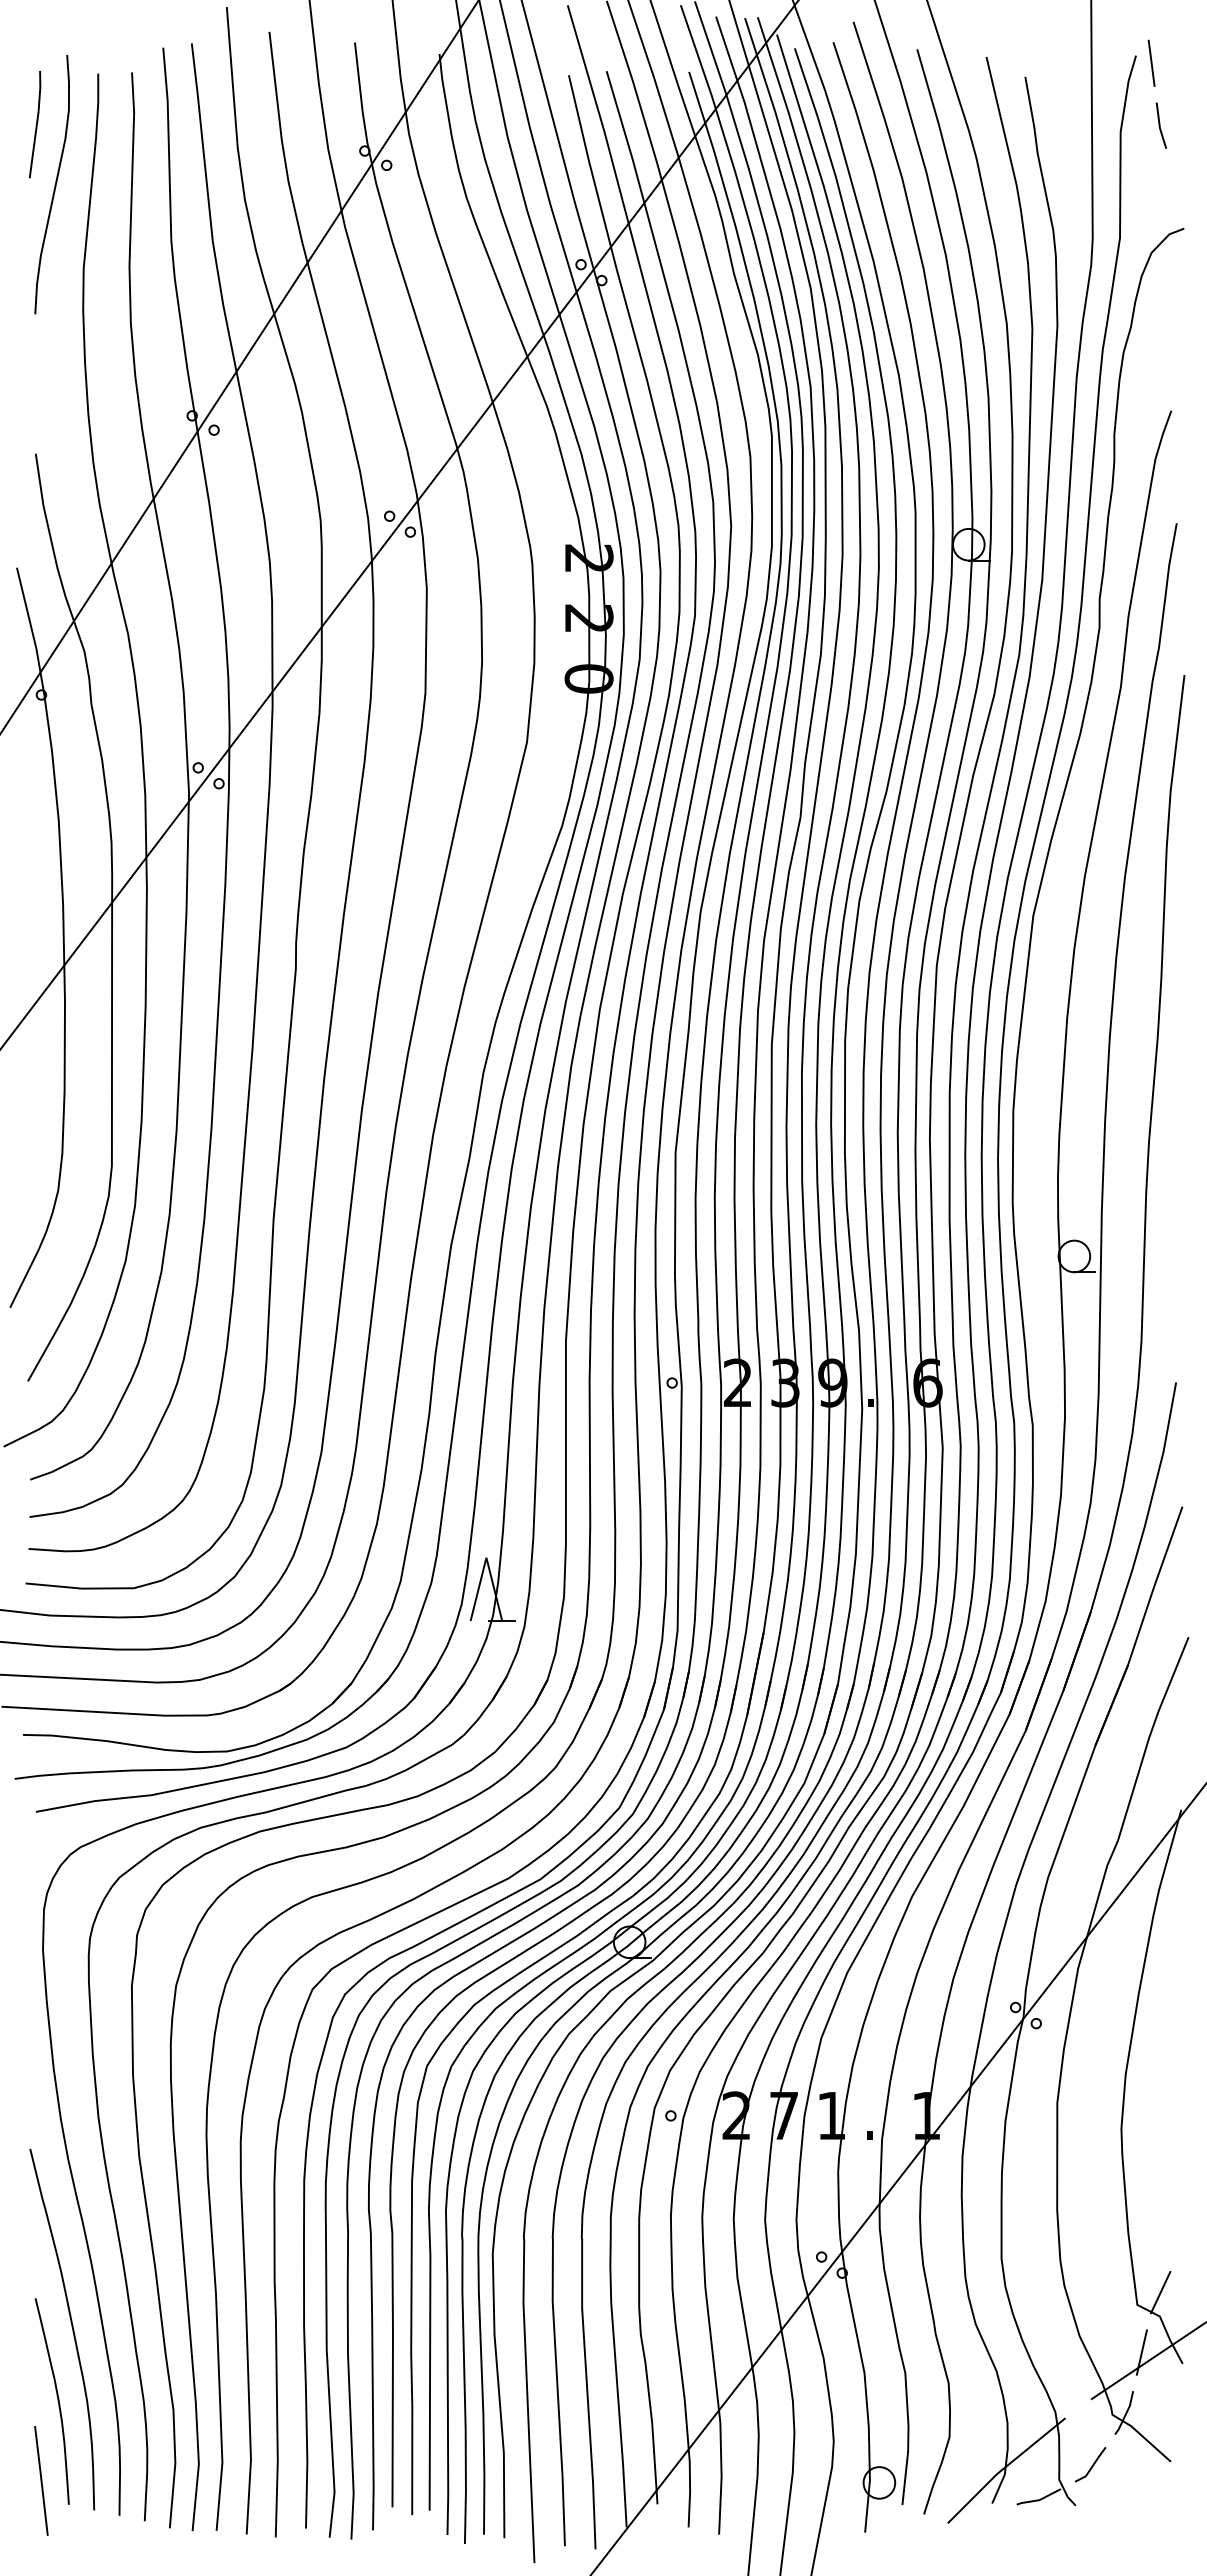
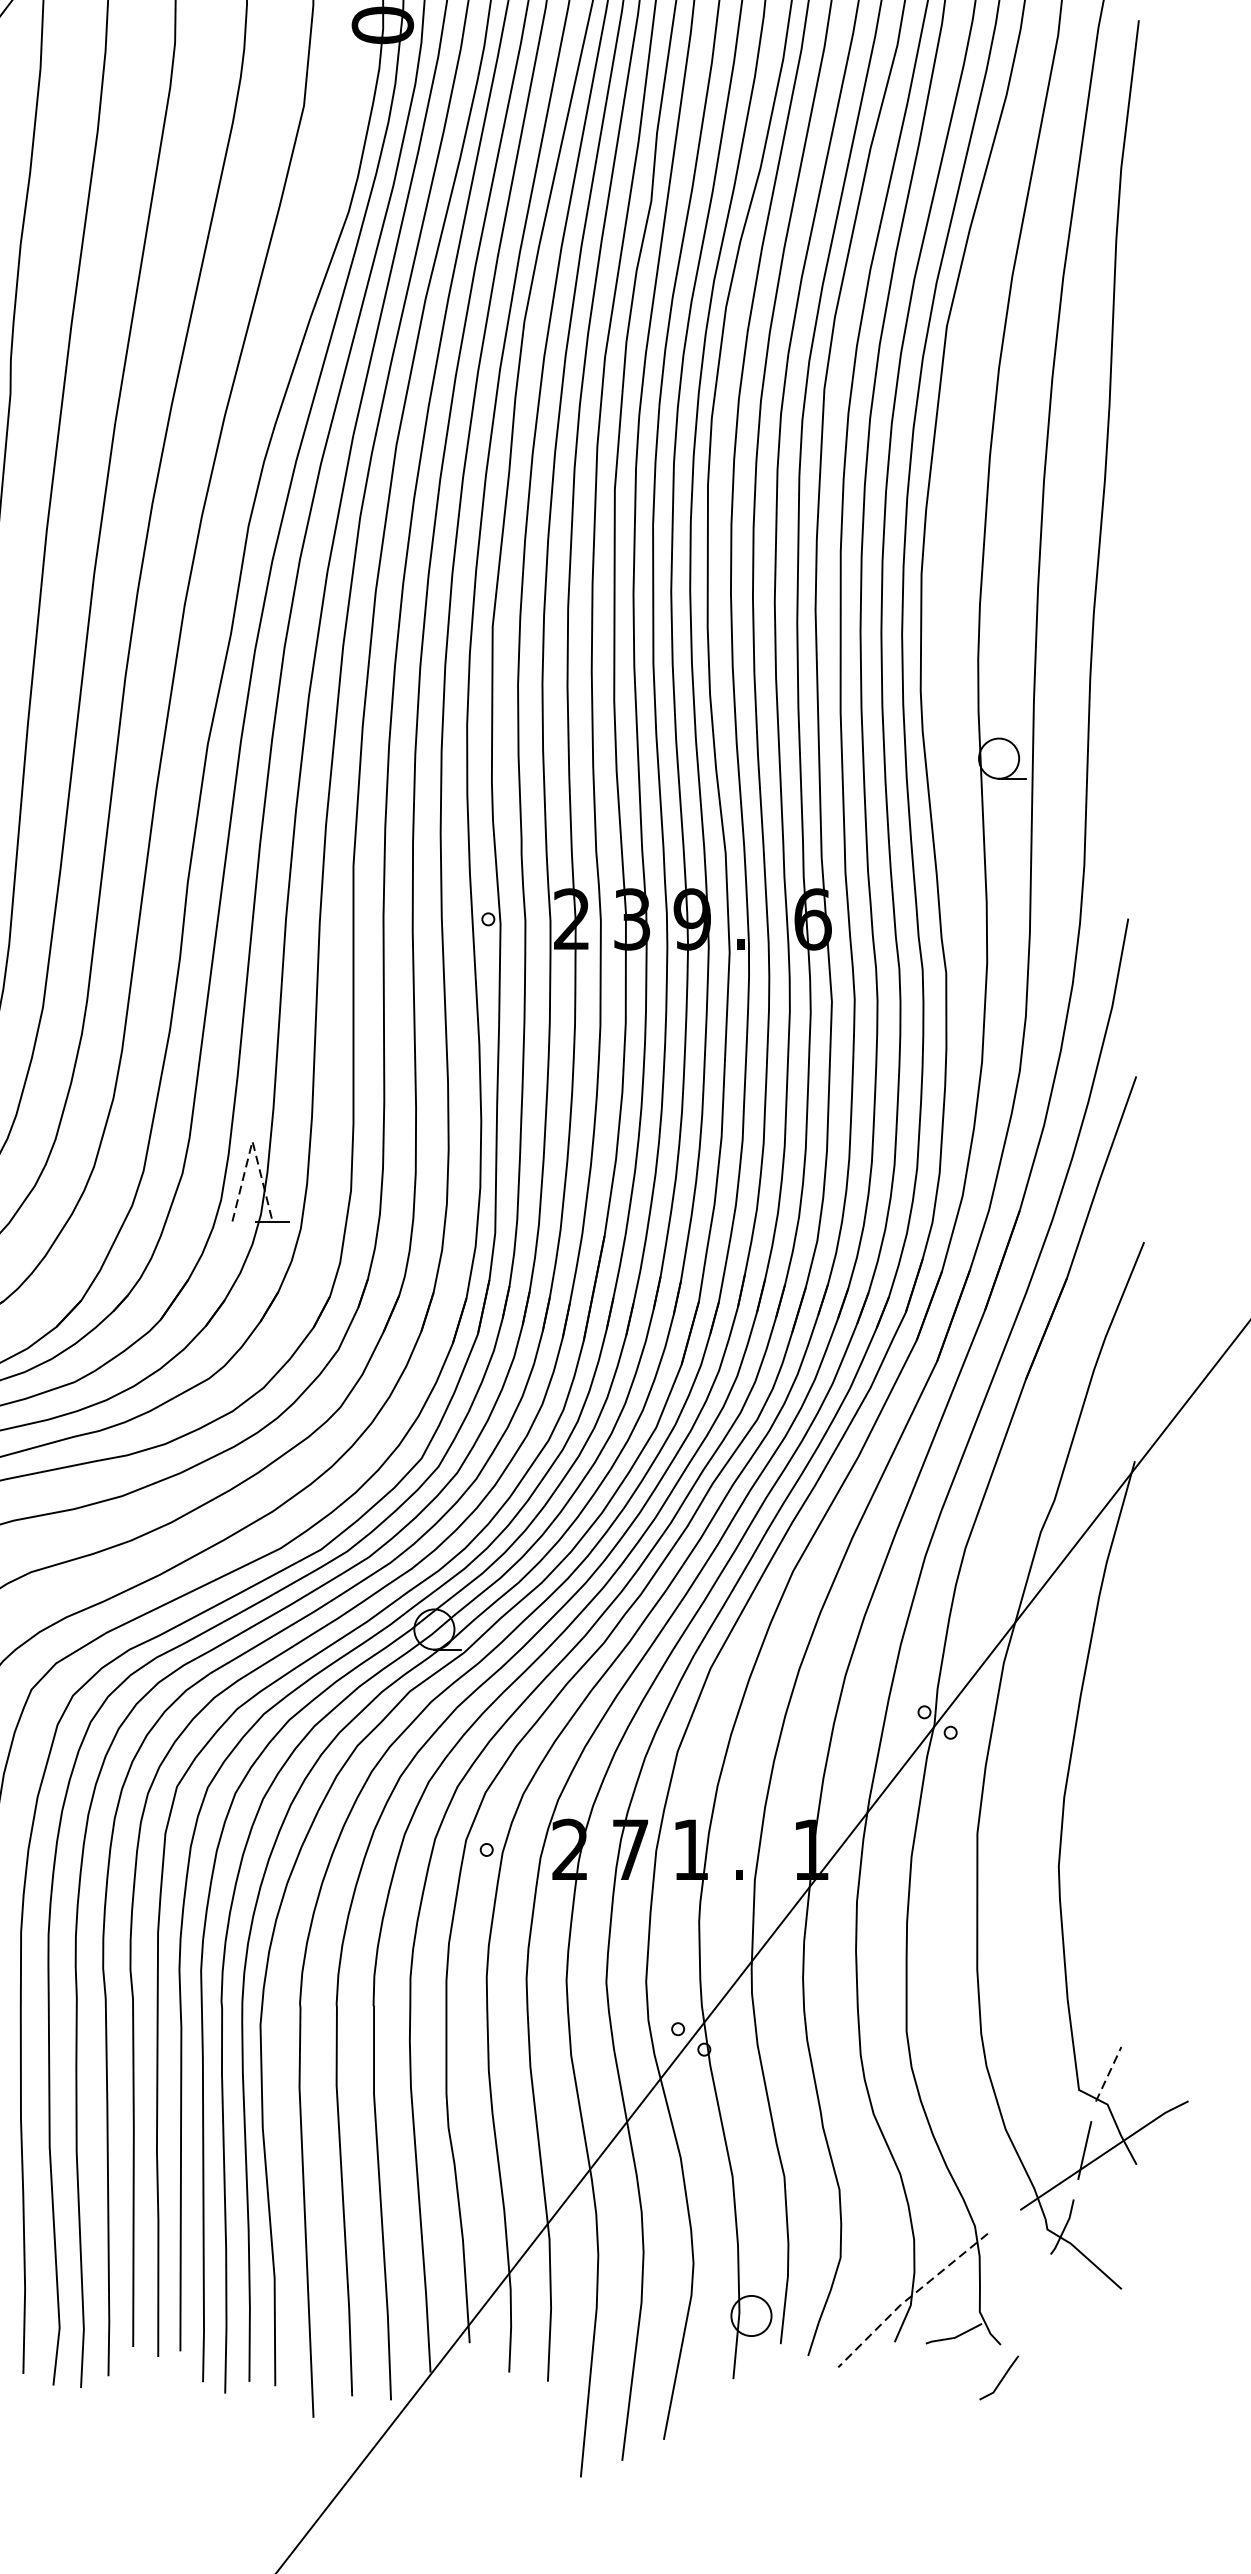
line: (486, 1557) -> (252, 1140), solid -> dashed
line: (1160, 2293) -> (1108, 2075), solid -> dashed
line: (1092, 2464) -> (1001, 2377), moved
line: (1003, 2468) -> (909, 2297), solid -> dashed

